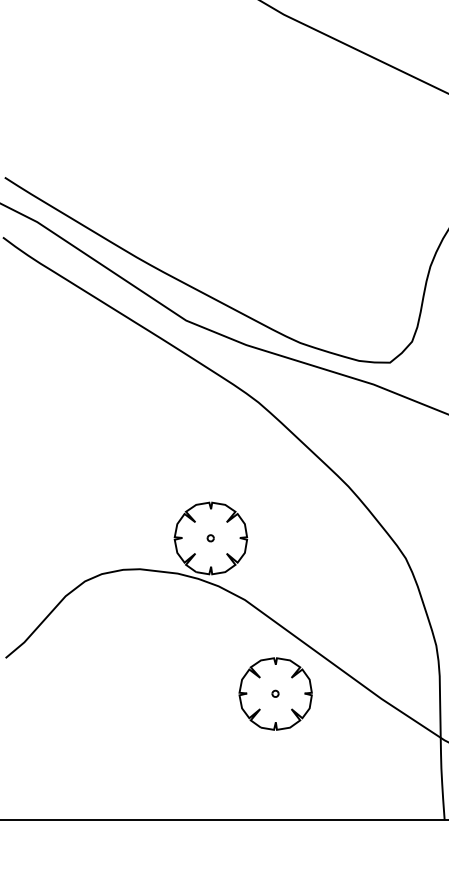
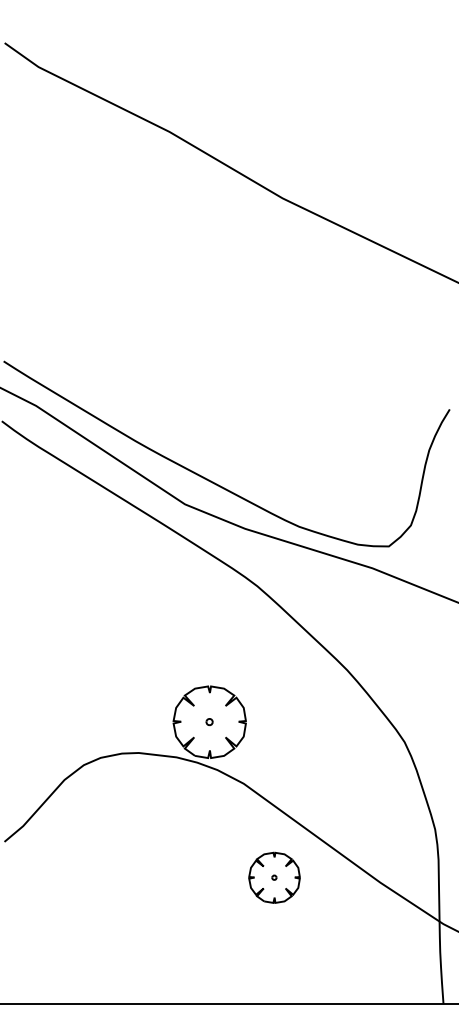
part: (275, 693) -> (274, 877), size x0.7

